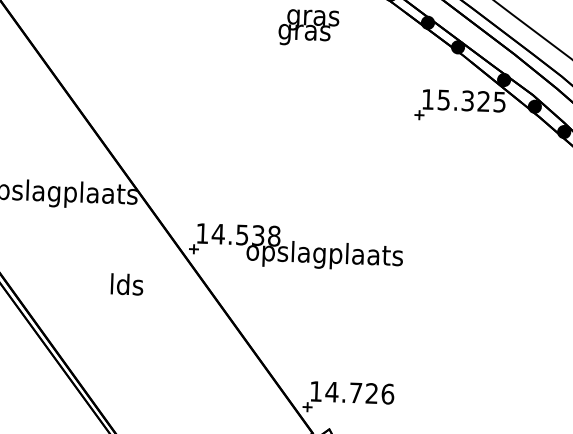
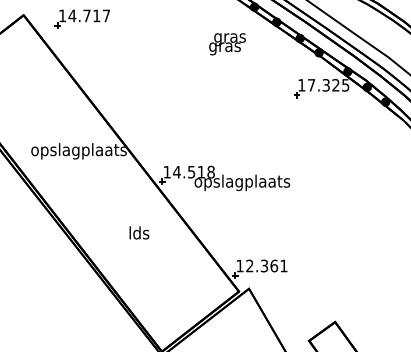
text: (443, 100) -> (311, 85), 15.325 -> 17.325
text: (256, 234) -> (200, 171), 14.538 -> 14.518
text: (127, 283) -> (139, 232), moved
text: (359, 392) -> (266, 265), 14.726 -> 12.361

